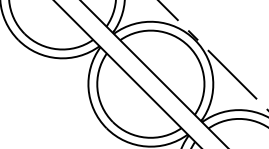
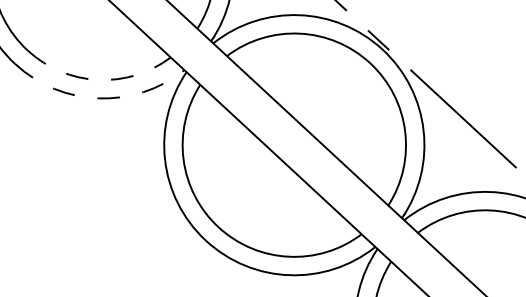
arc: (57, 49) -> (97, 80), solid -> dashed
arc: (57, 58) -> (97, 99), solid -> dashed

